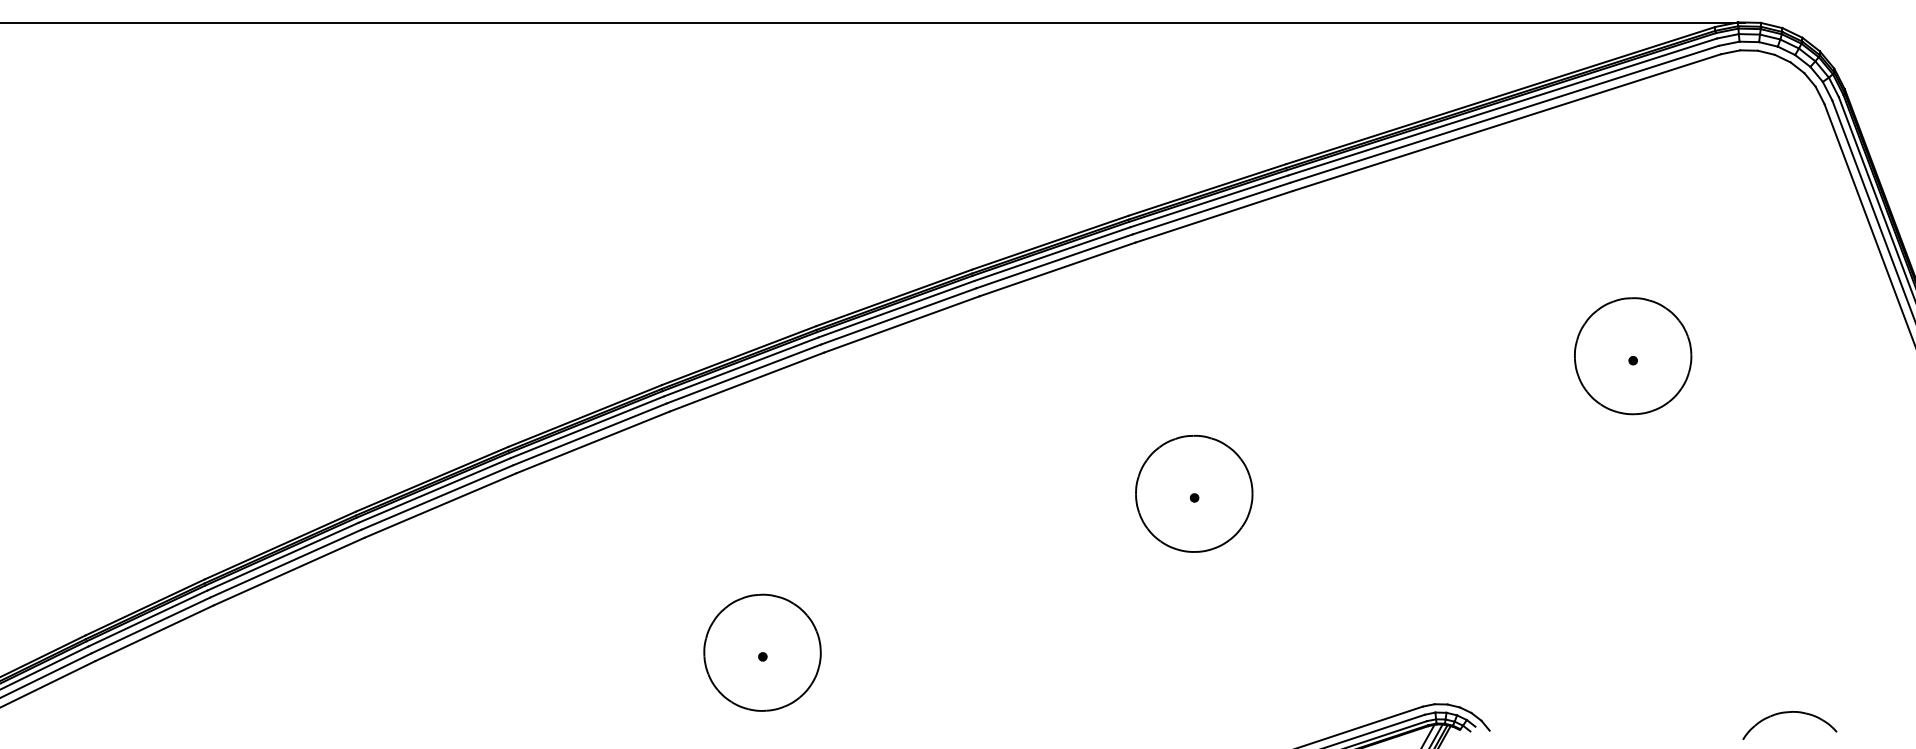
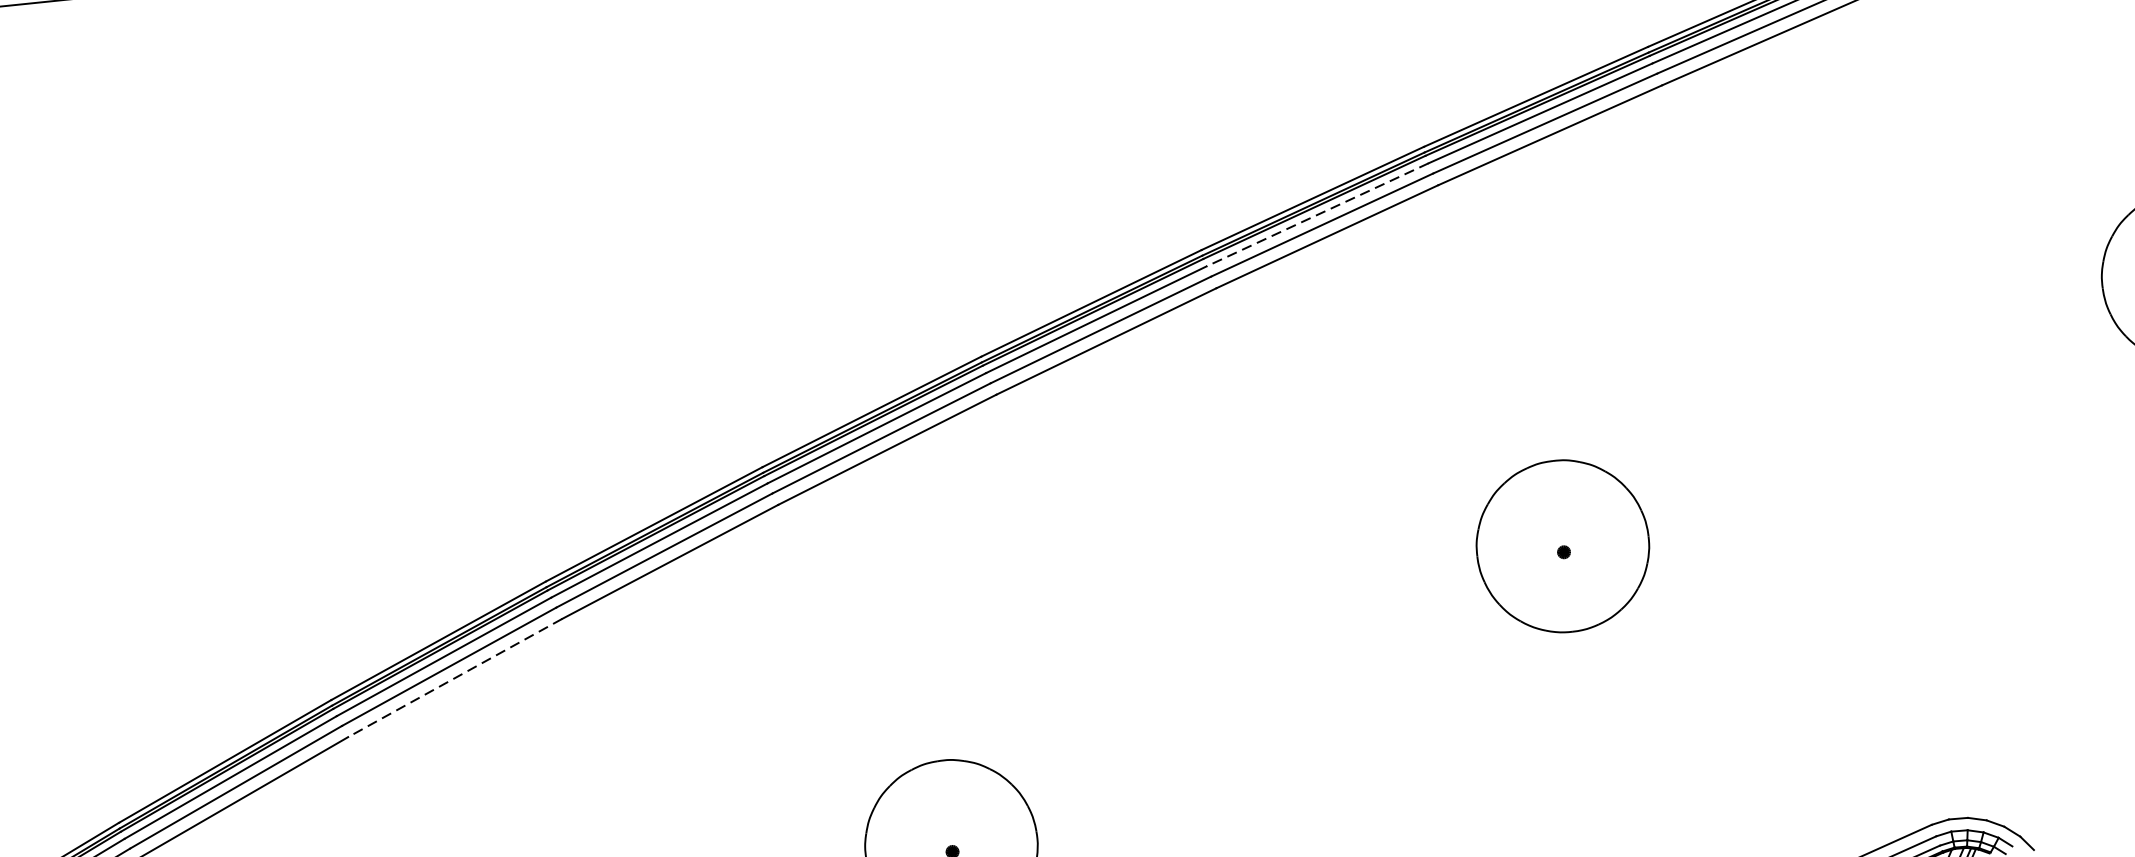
line: (1052, 254) -> (1317, 215), solid -> dashed
line: (440, 505) -> (454, 678), solid -> dashed

